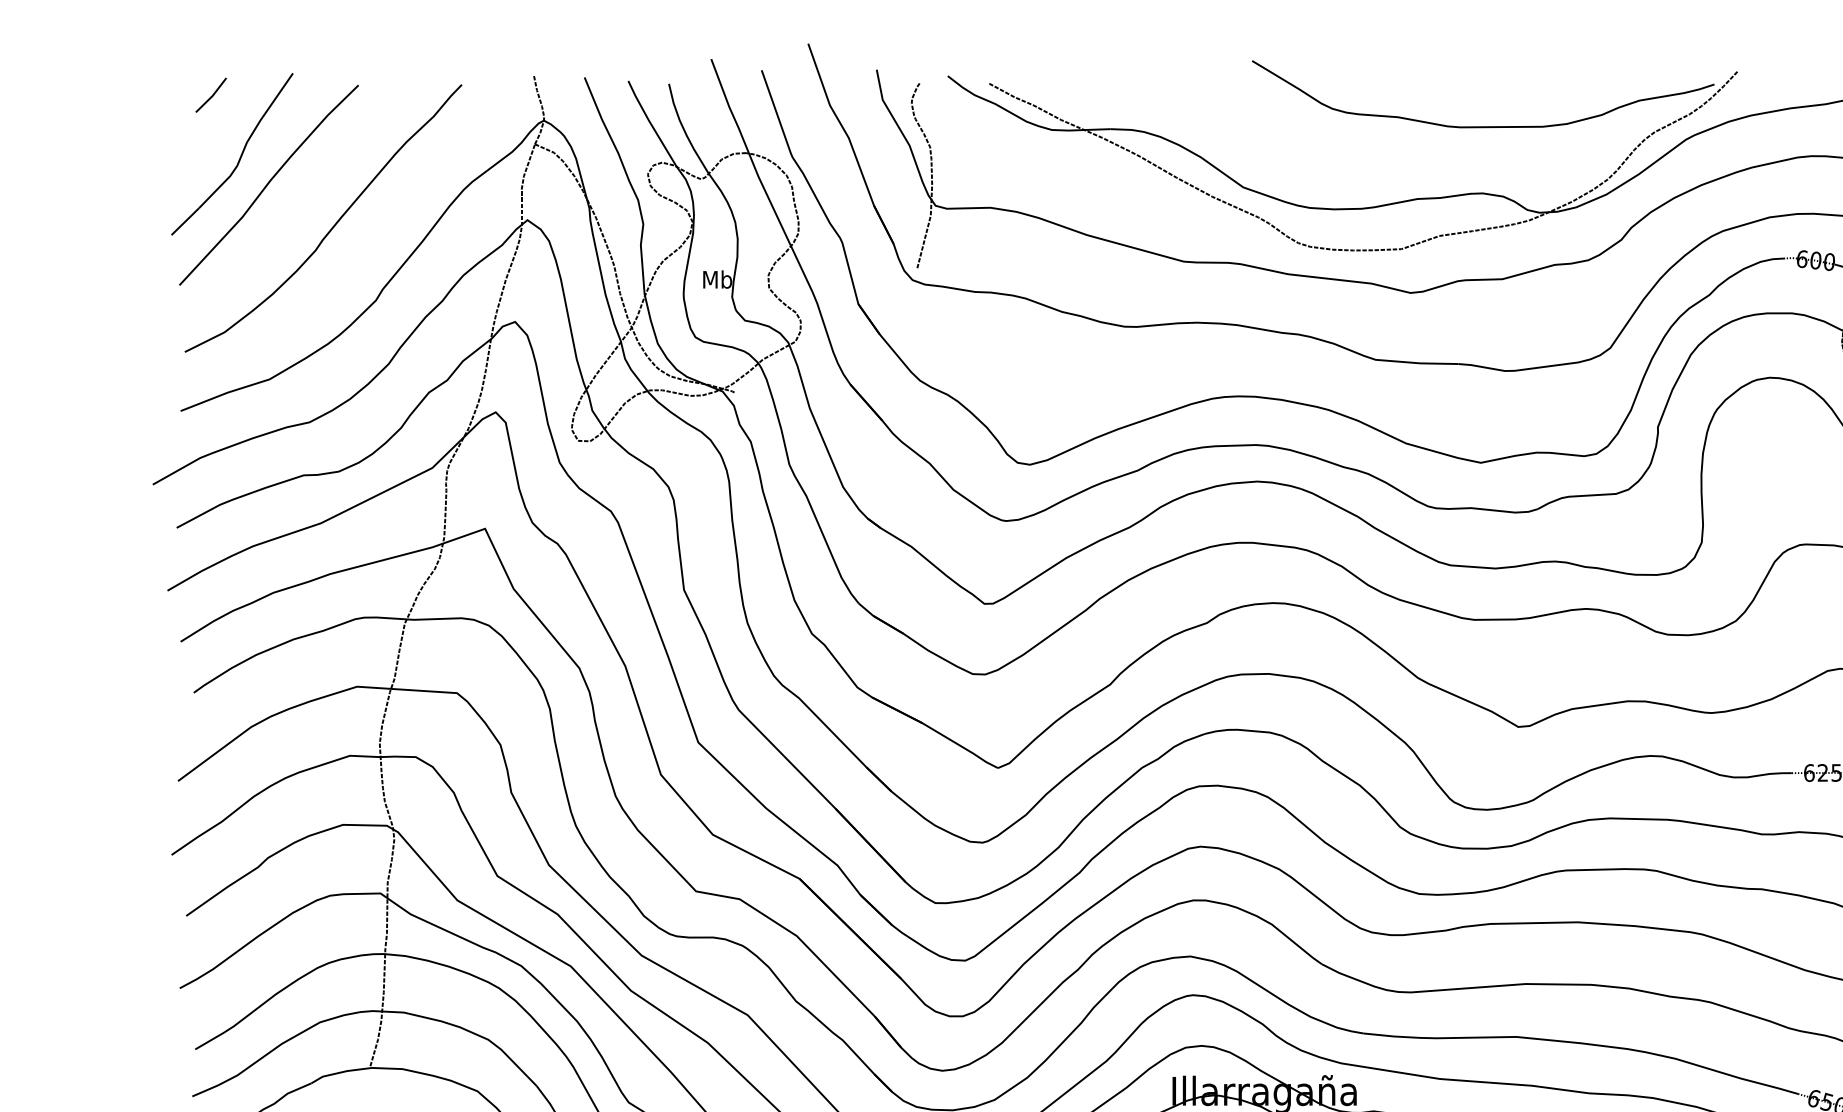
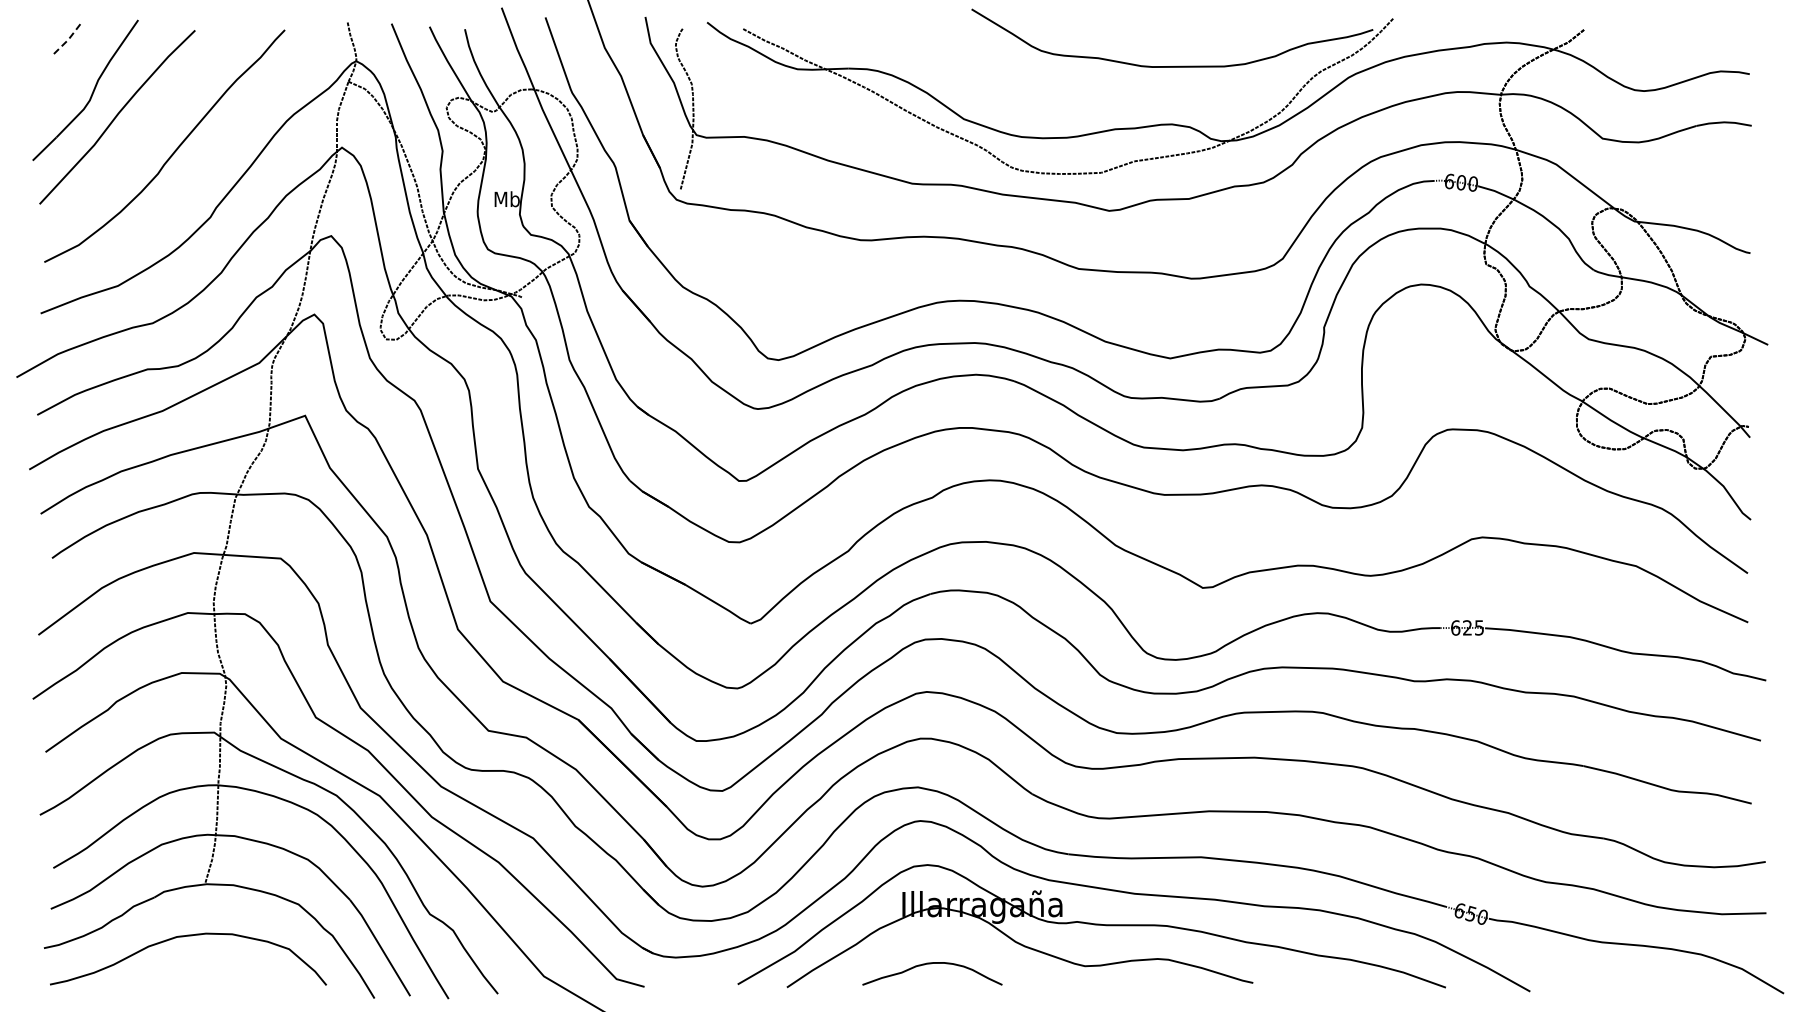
line: (212, 95) -> (68, 39), solid -> dashed

